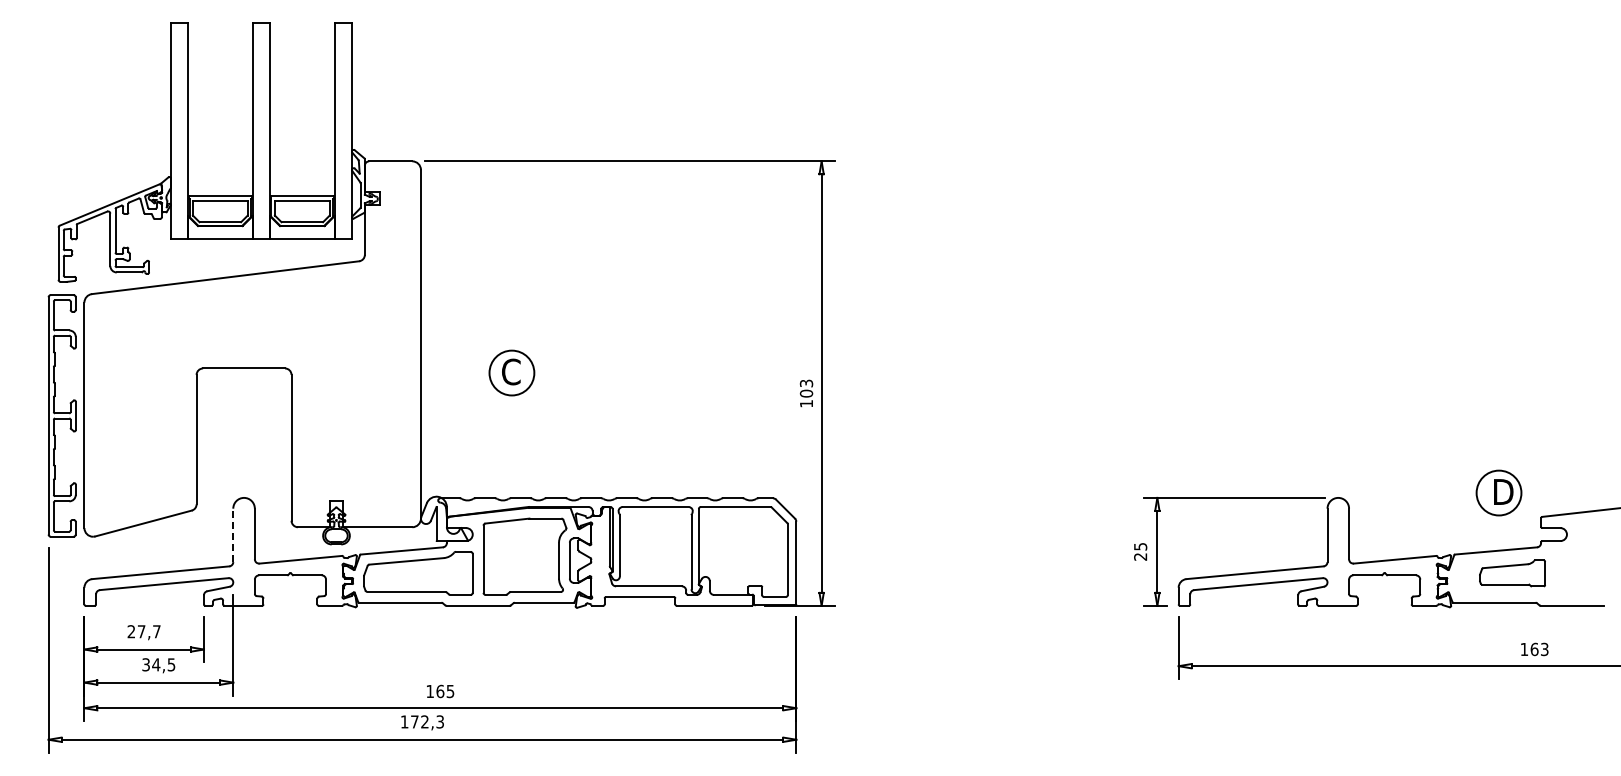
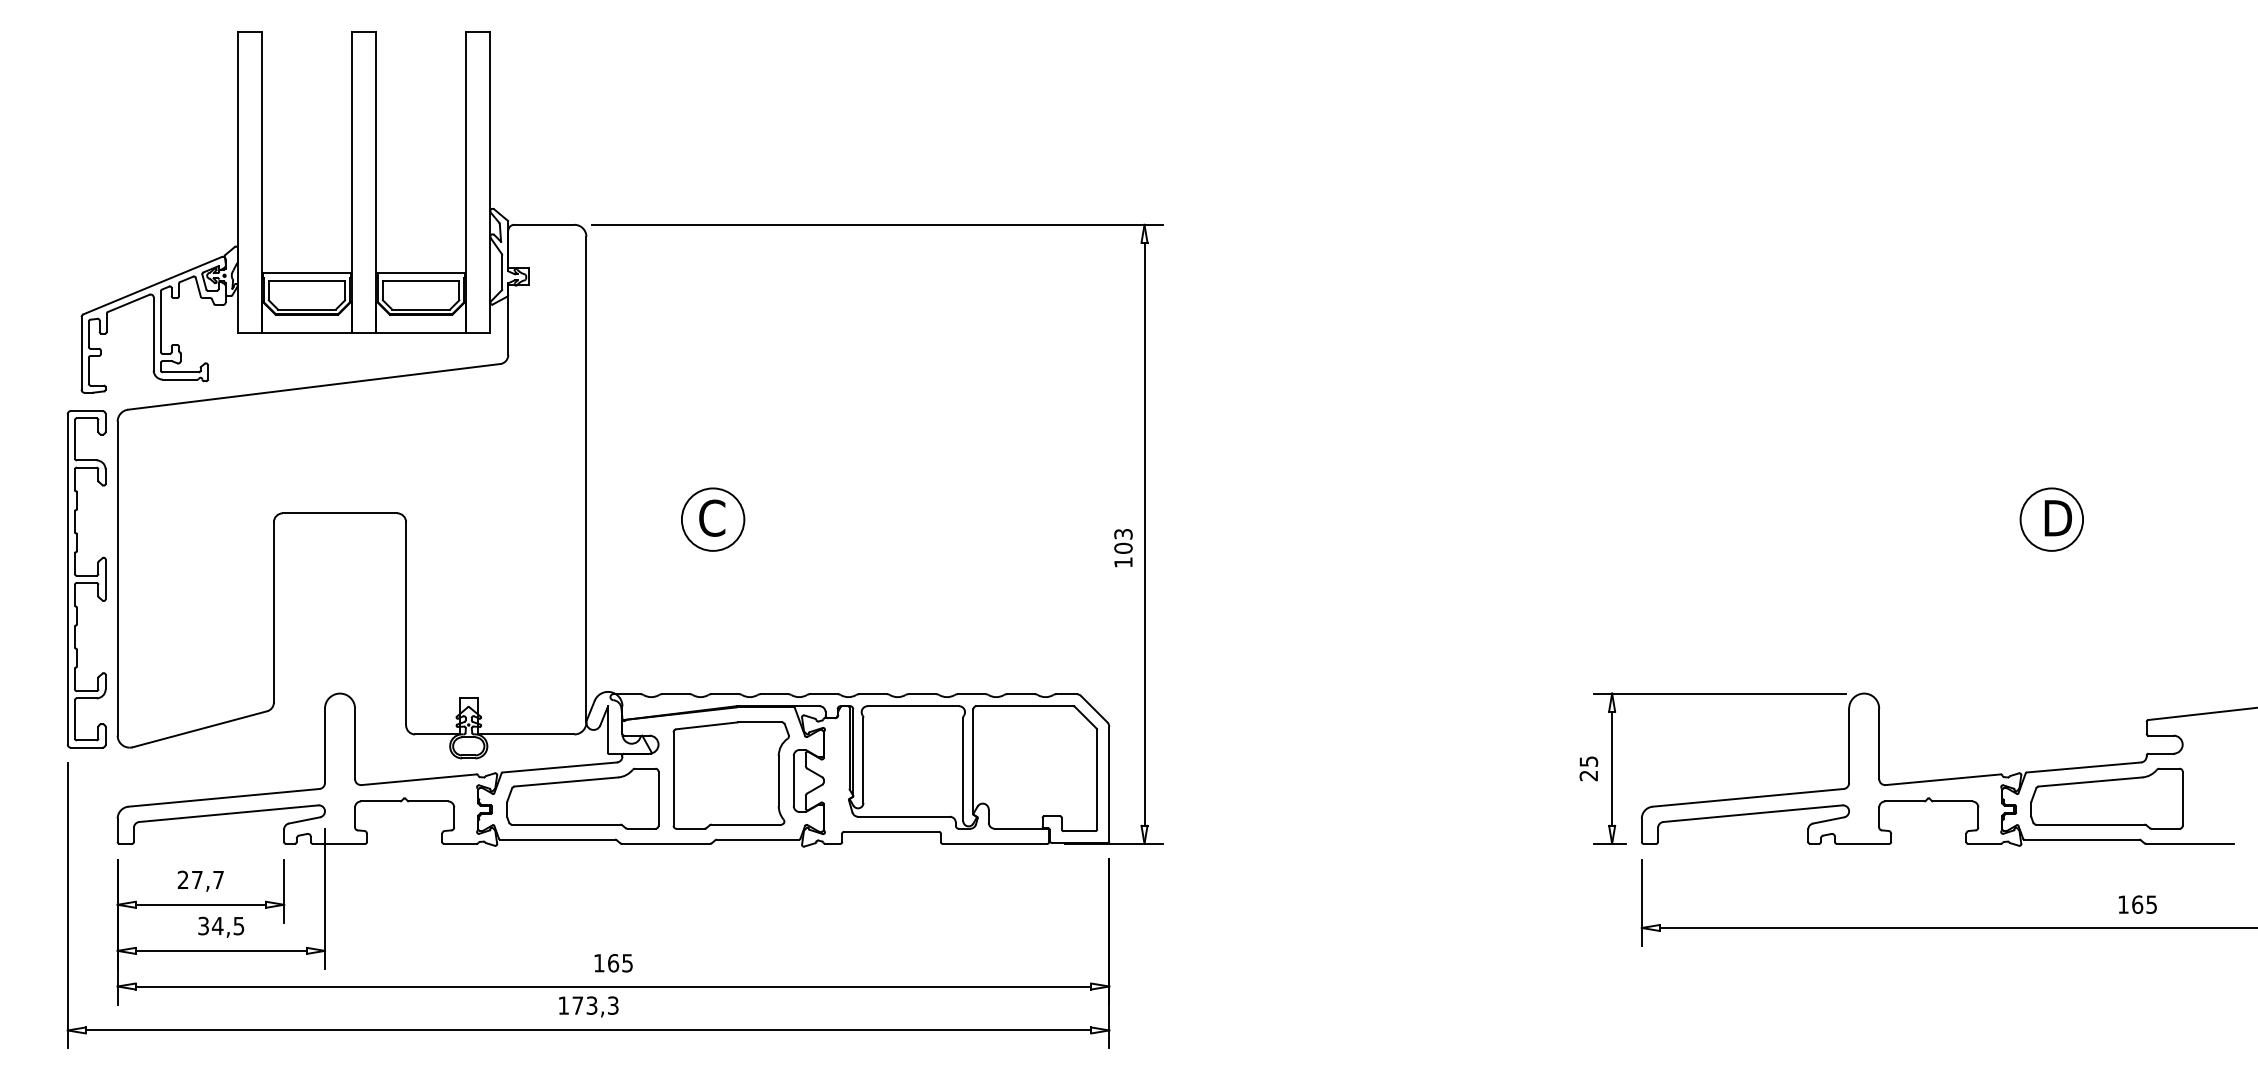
part: (1498, 492) -> (2051, 518), moved
line: (233, 535) -> (325, 745), dashed -> solid
part: (1512, 573) -> (2106, 798), size x1.67
text: (1544, 648) -> (2151, 903), 163 -> 165
text: (424, 721) -> (591, 1005), 172,3 -> 173,3

